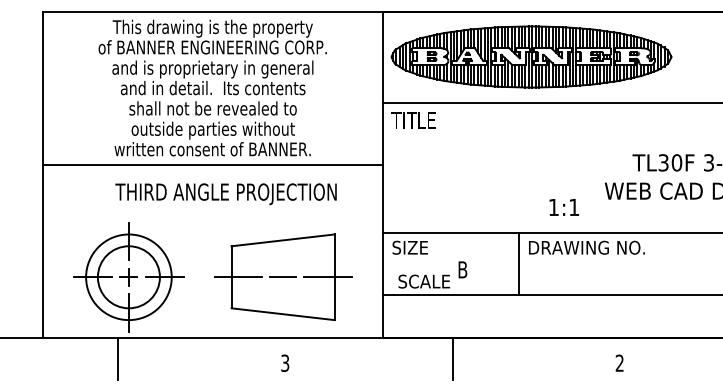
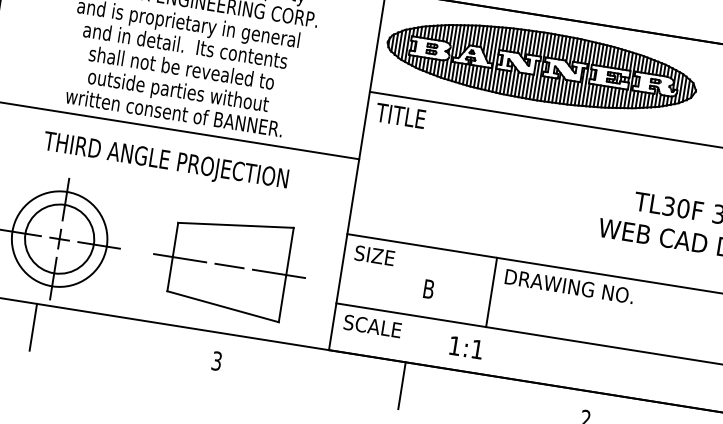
text: (225, 194) -> (165, 162), moved
text: (563, 207) -> (465, 347), moved
text: (424, 281) -> (372, 326), moved

